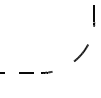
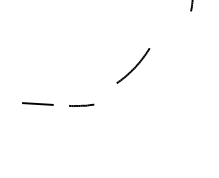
part: (80, 52) -> (131, 64), moved

